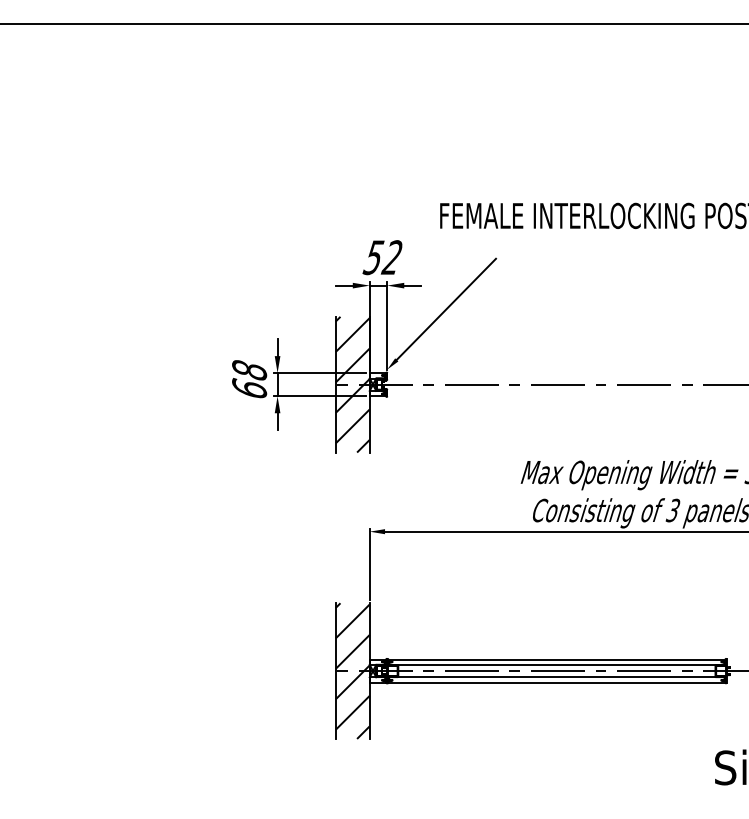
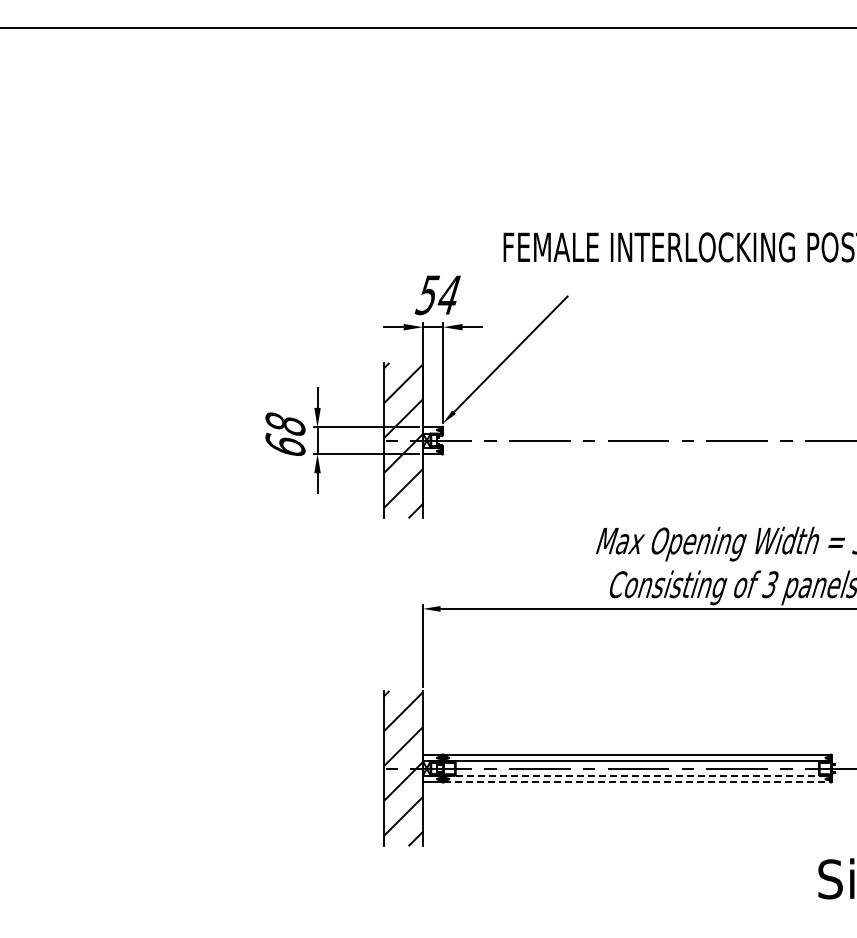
text: (391, 257) -> (447, 294), 52 -> 54
line: (557, 677) -> (637, 775), solid -> dashed
line: (557, 682) -> (637, 781), solid -> dashed

